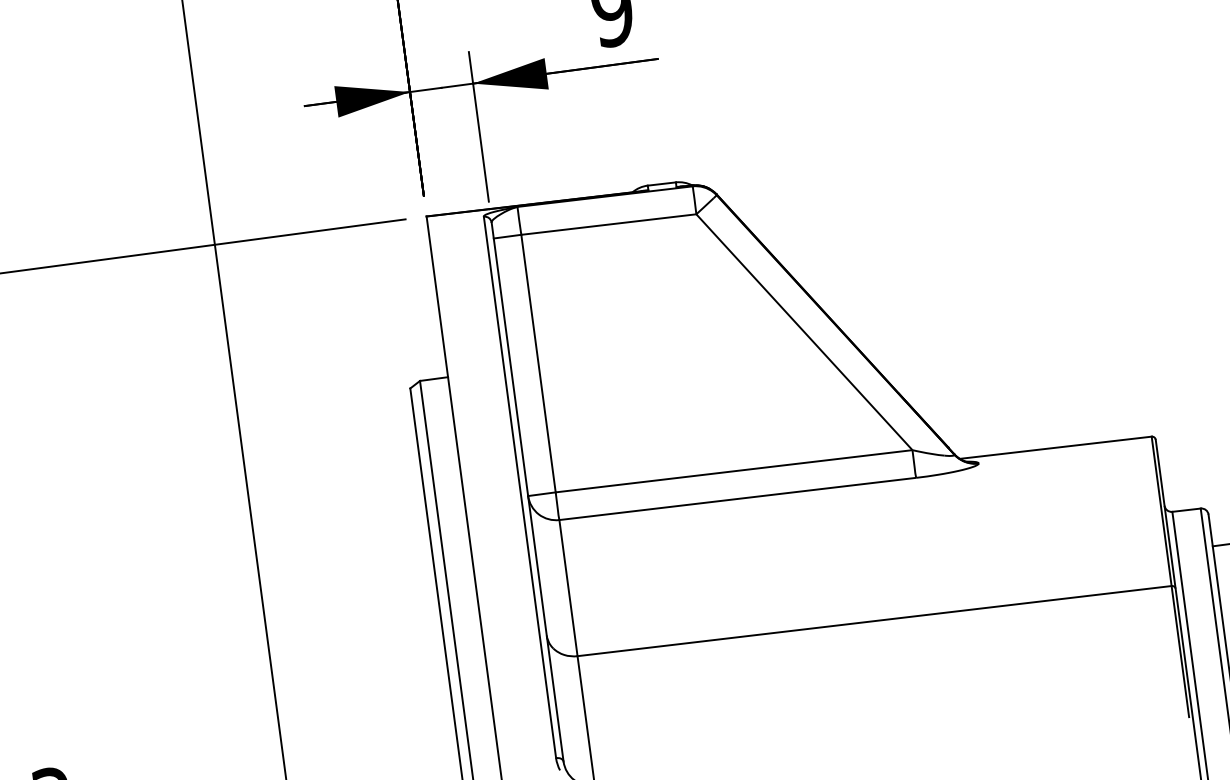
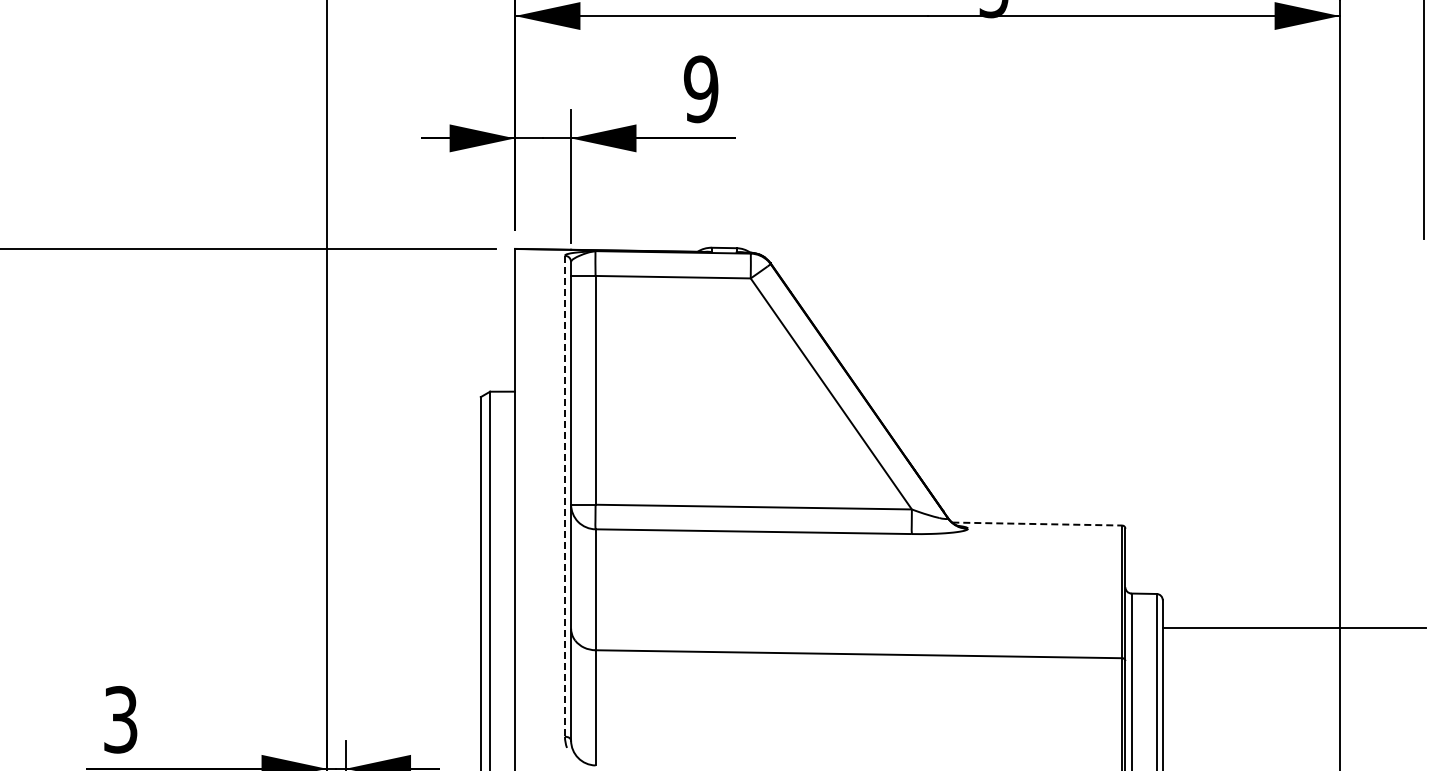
line: (1056, 448) -> (1037, 524), solid -> dashed
line: (519, 487) -> (564, 496), solid -> dashed

